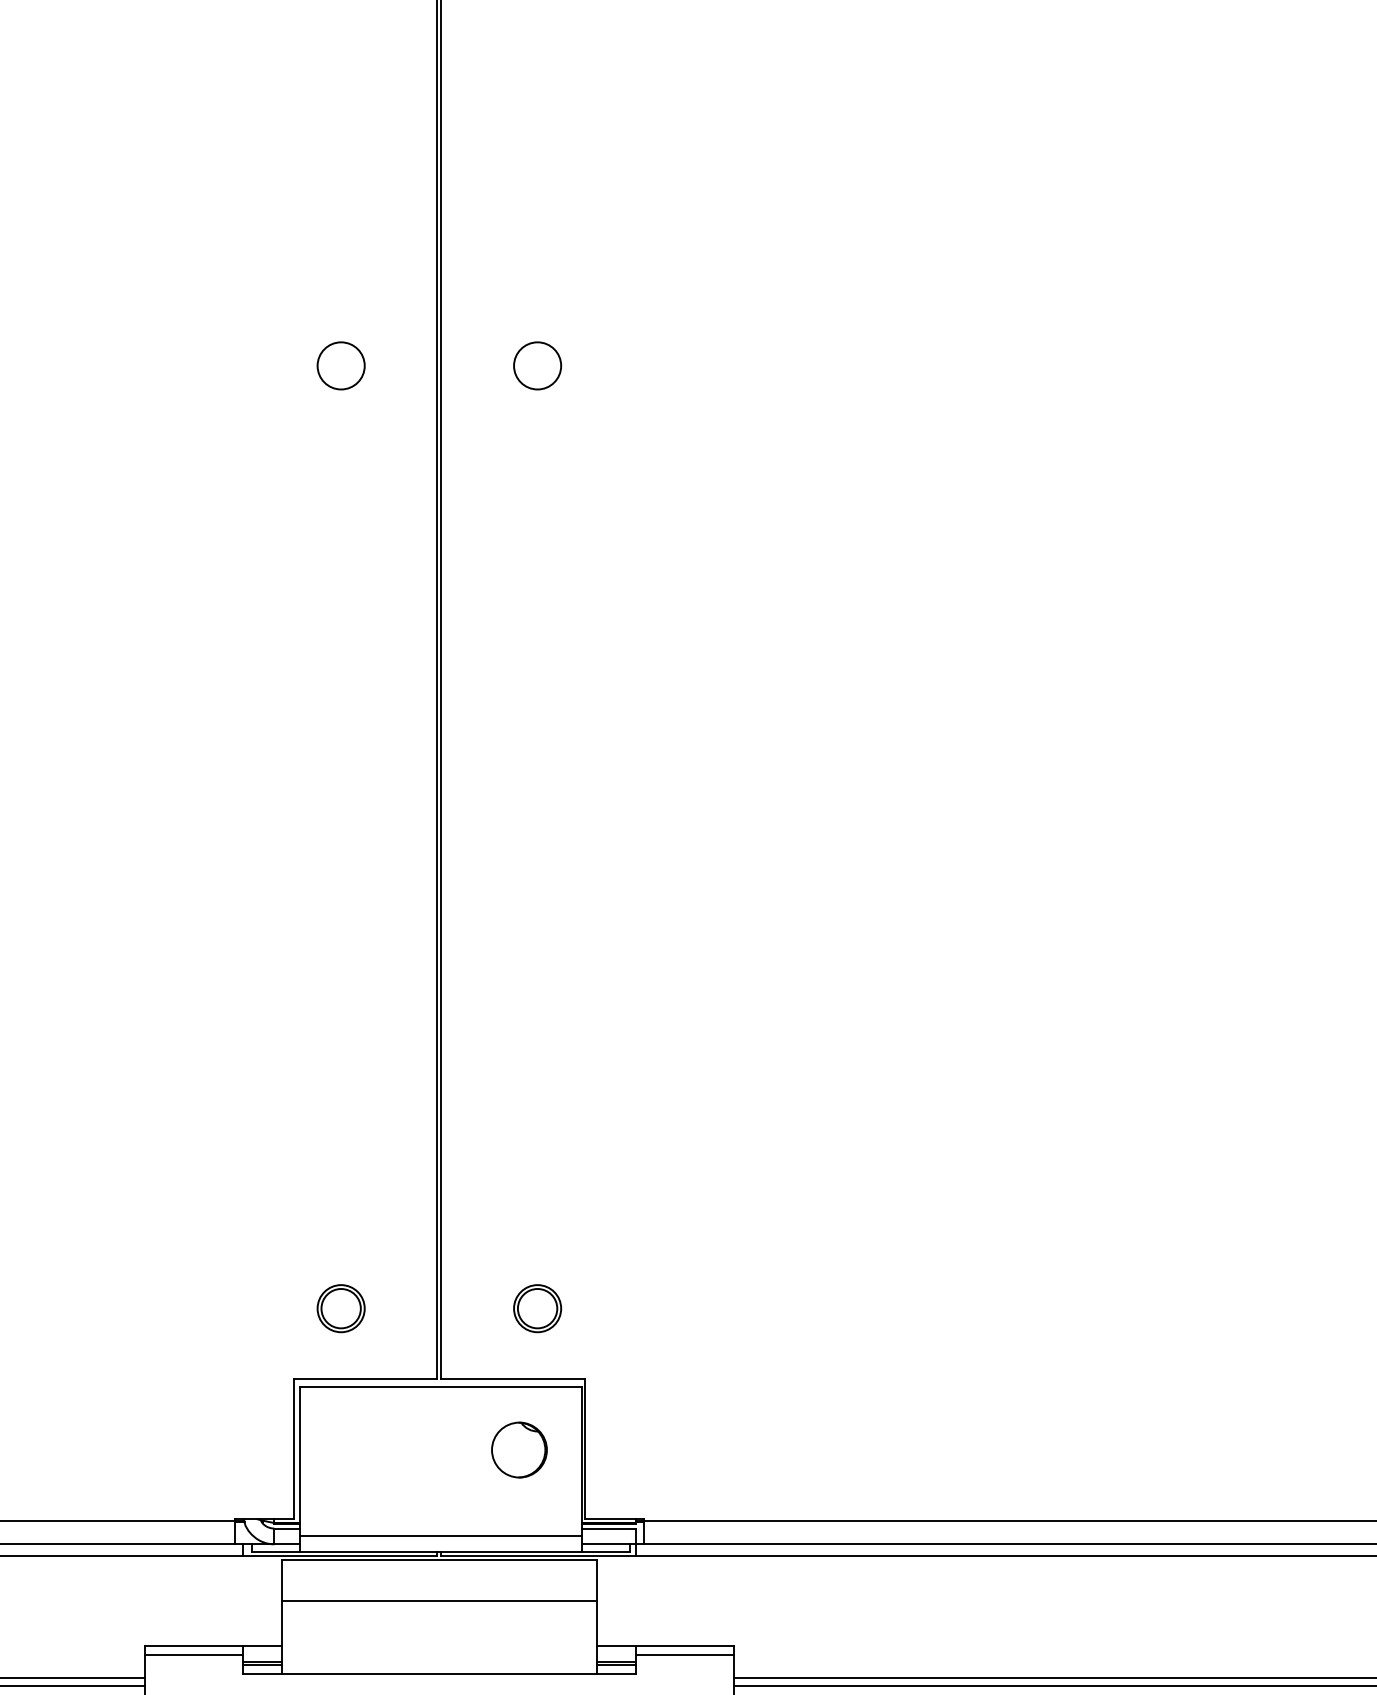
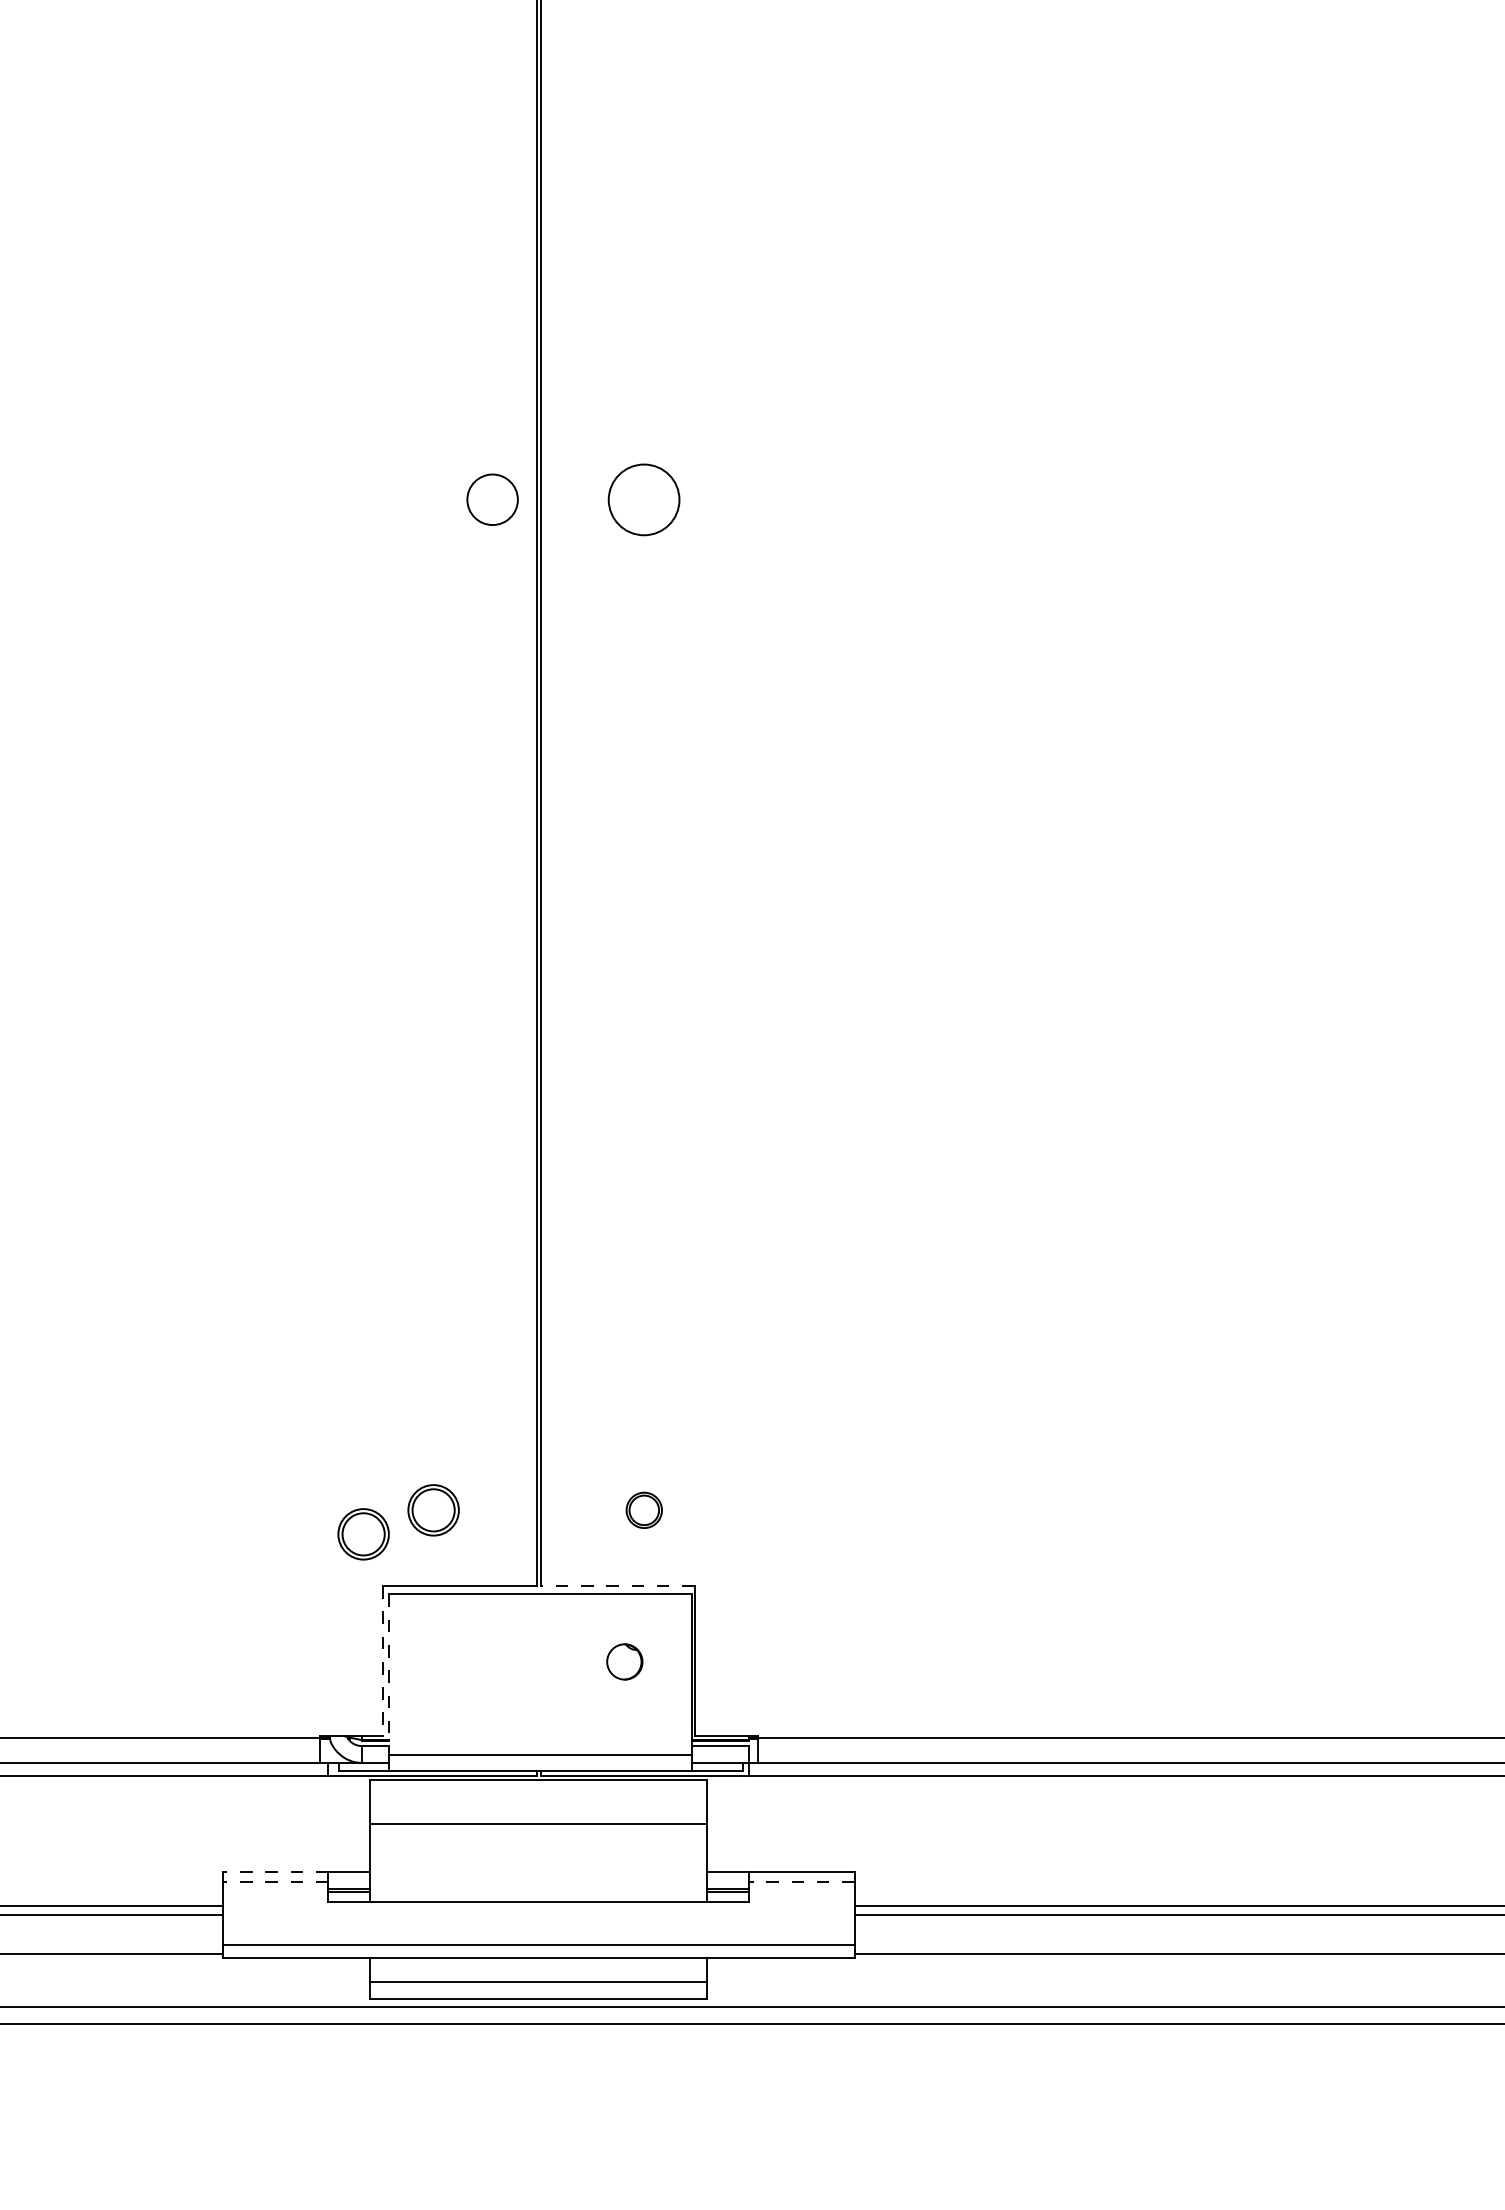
circle: (341, 365) -> (492, 499), moved
circle: (537, 365) -> (644, 499), size x1.4
part: (537, 1308) -> (644, 1510), size x0.7
part: (275, 1331) -> (363, 1534), added
line: (512, 1379) -> (617, 1586), solid -> dashed
line: (294, 1449) -> (383, 1661), solid -> dashed
part: (519, 1449) -> (624, 1661), size x0.6
line: (299, 1462) -> (389, 1675), solid -> dashed
line: (193, 1646) -> (275, 1872), solid -> dashed
line: (193, 1655) -> (275, 1882), solid -> dashed
line: (685, 1655) -> (802, 1882), solid -> dashed

